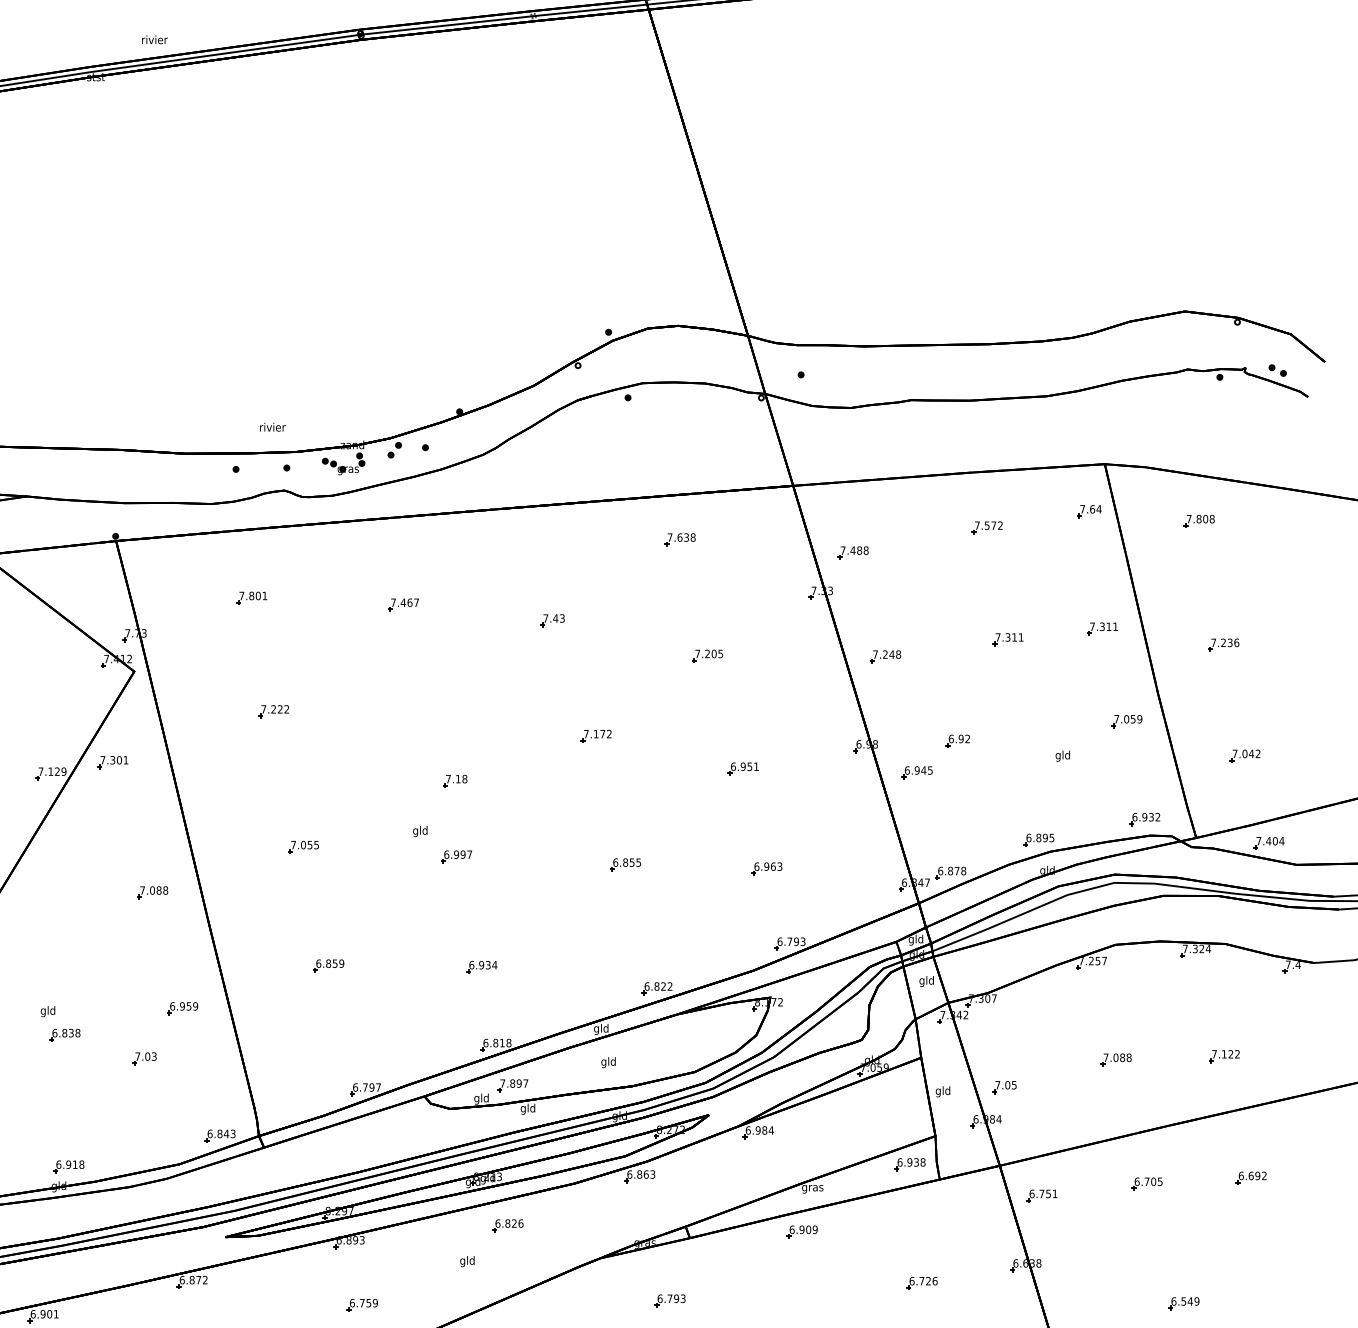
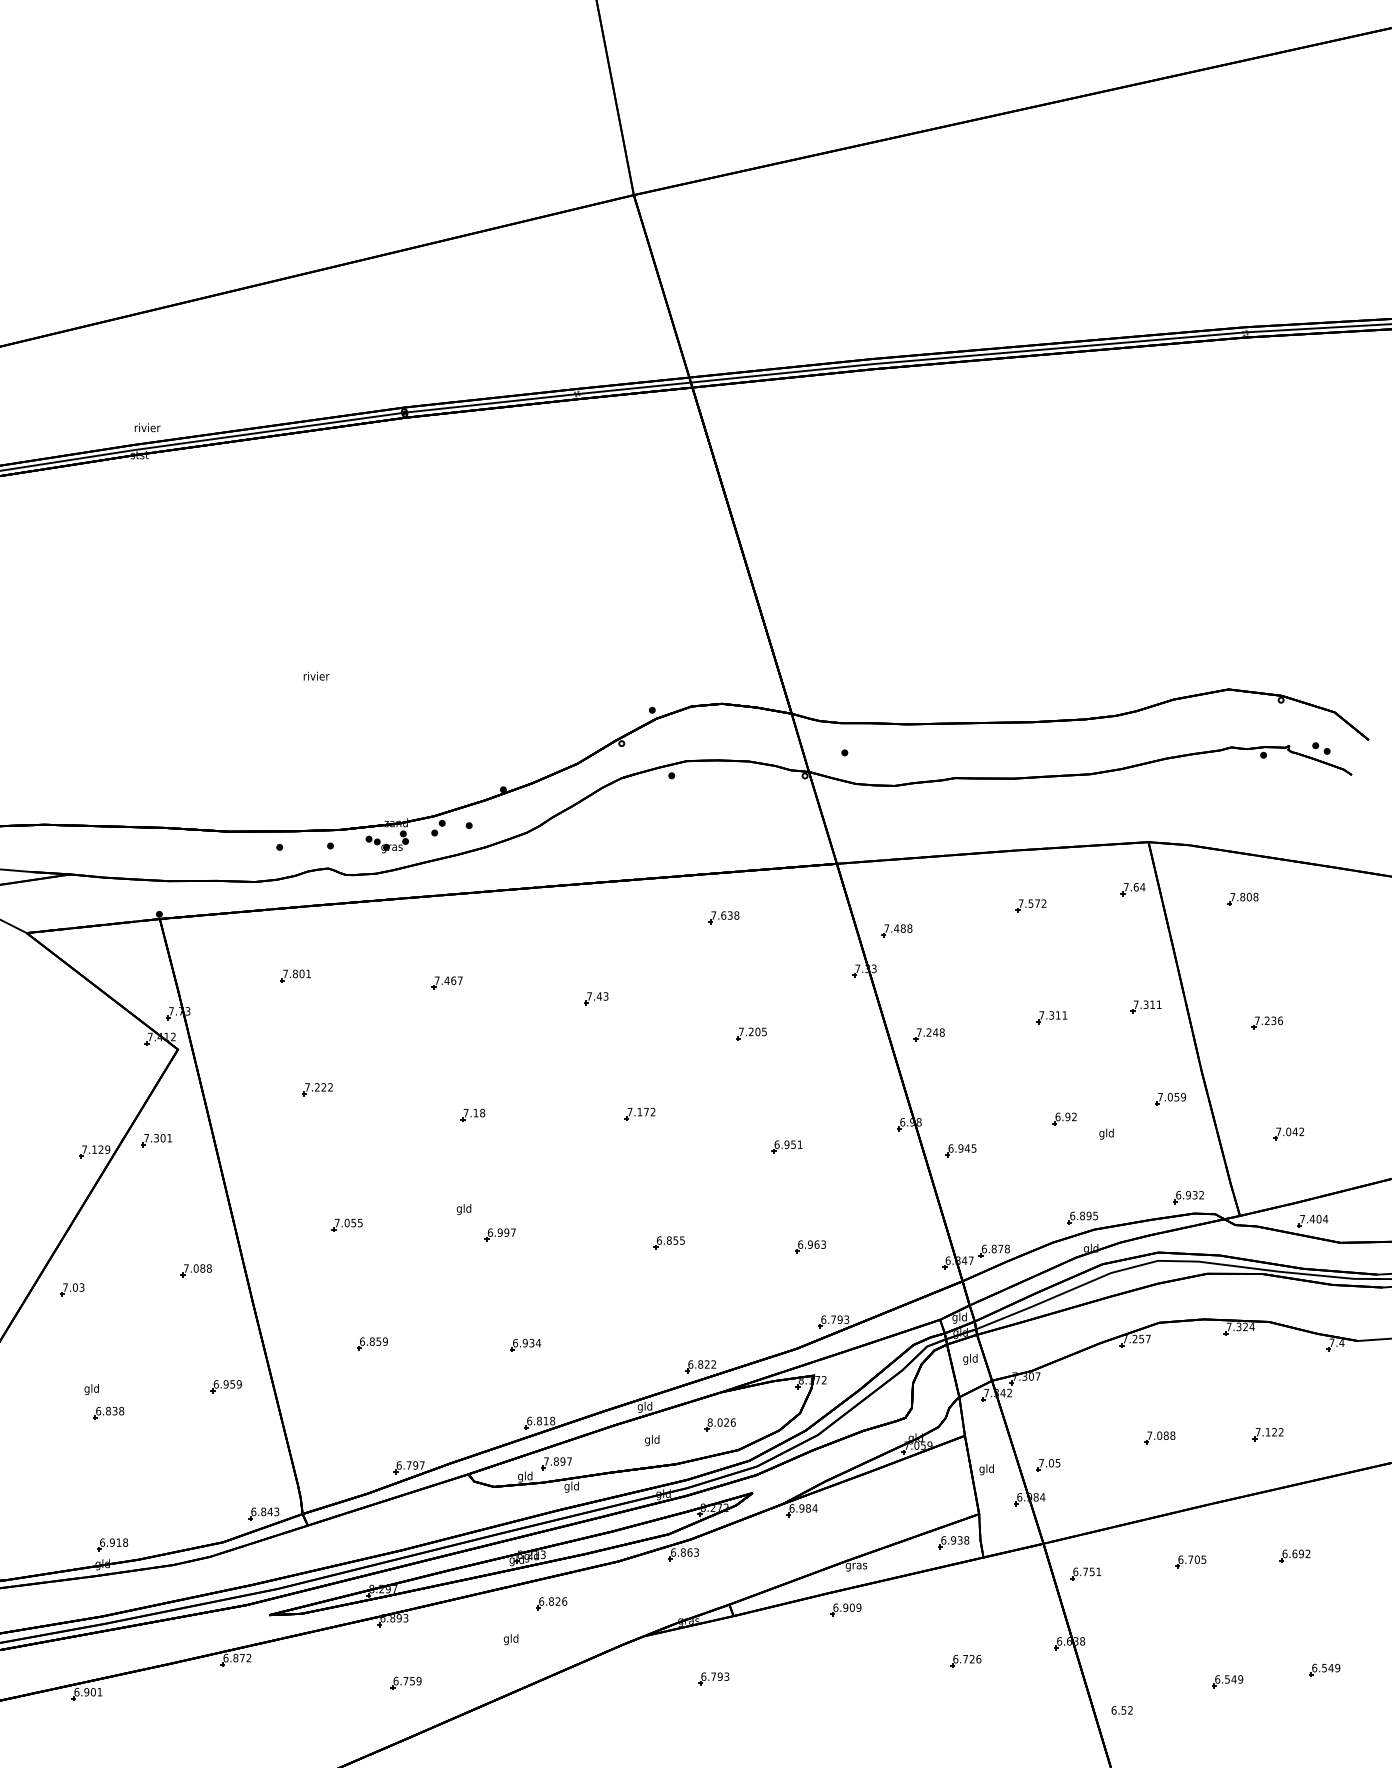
text: (154, 39) -> (147, 427), moved
text: (272, 426) -> (316, 675), moved
part: (957, 740) -> (1064, 1118), moved
part: (454, 780) -> (472, 1114), moved
part: (675, 1046) -> (719, 1424), added
part: (144, 1058) -> (72, 1289), moved
part: (1280, 1291) -> (1324, 1669), added

